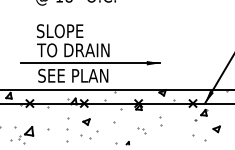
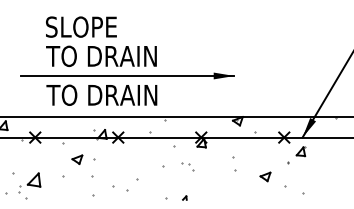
text: (73, 75) -> (101, 94), SEE PLAN -> TO DRAIN
part: (86, 121) -> (77, 158), moved
part: (216, 129) -> (265, 177), moved
part: (141, 130) -> (187, 166), moved

